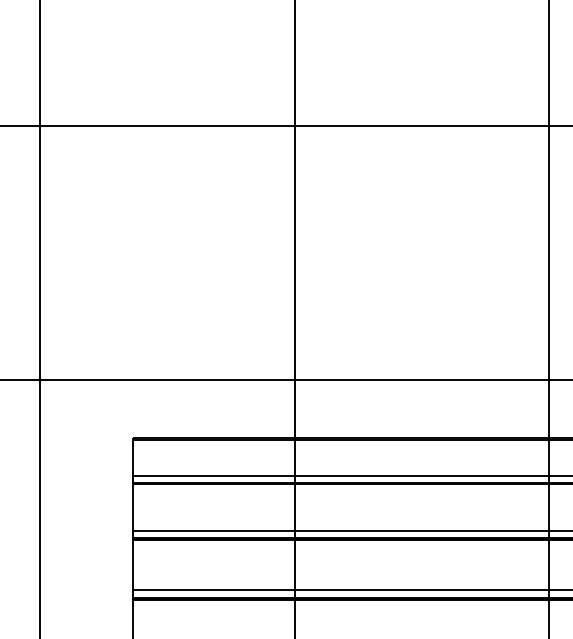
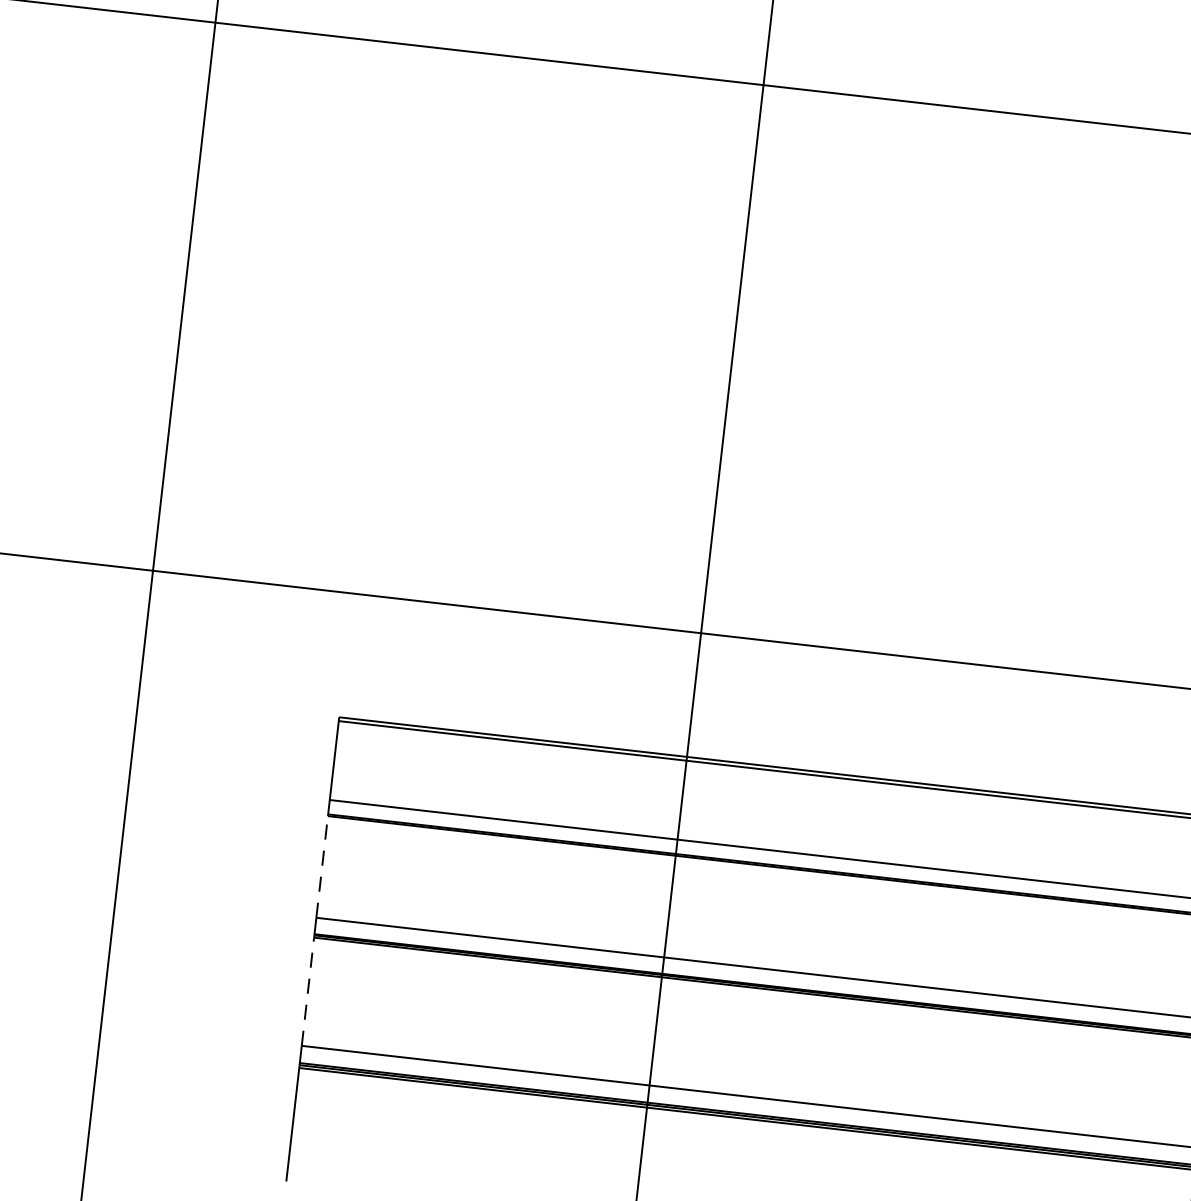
line: (133, 507) -> (322, 867), solid -> dashed
line: (133, 564) -> (308, 990), solid -> dashed

